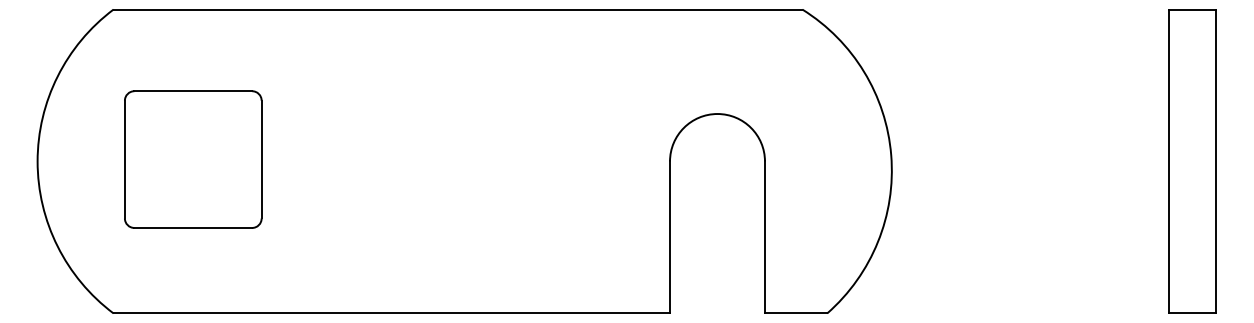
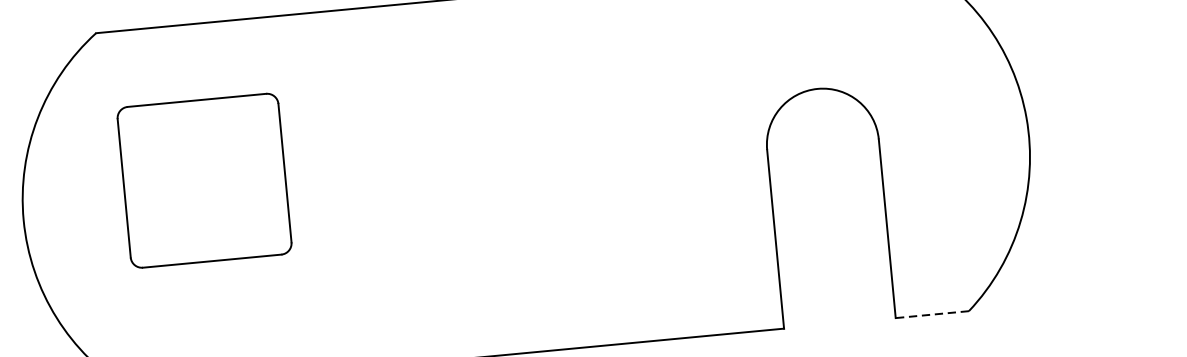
part: (193, 159) -> (204, 180), moved
line: (795, 313) -> (931, 314), solid -> dashed

